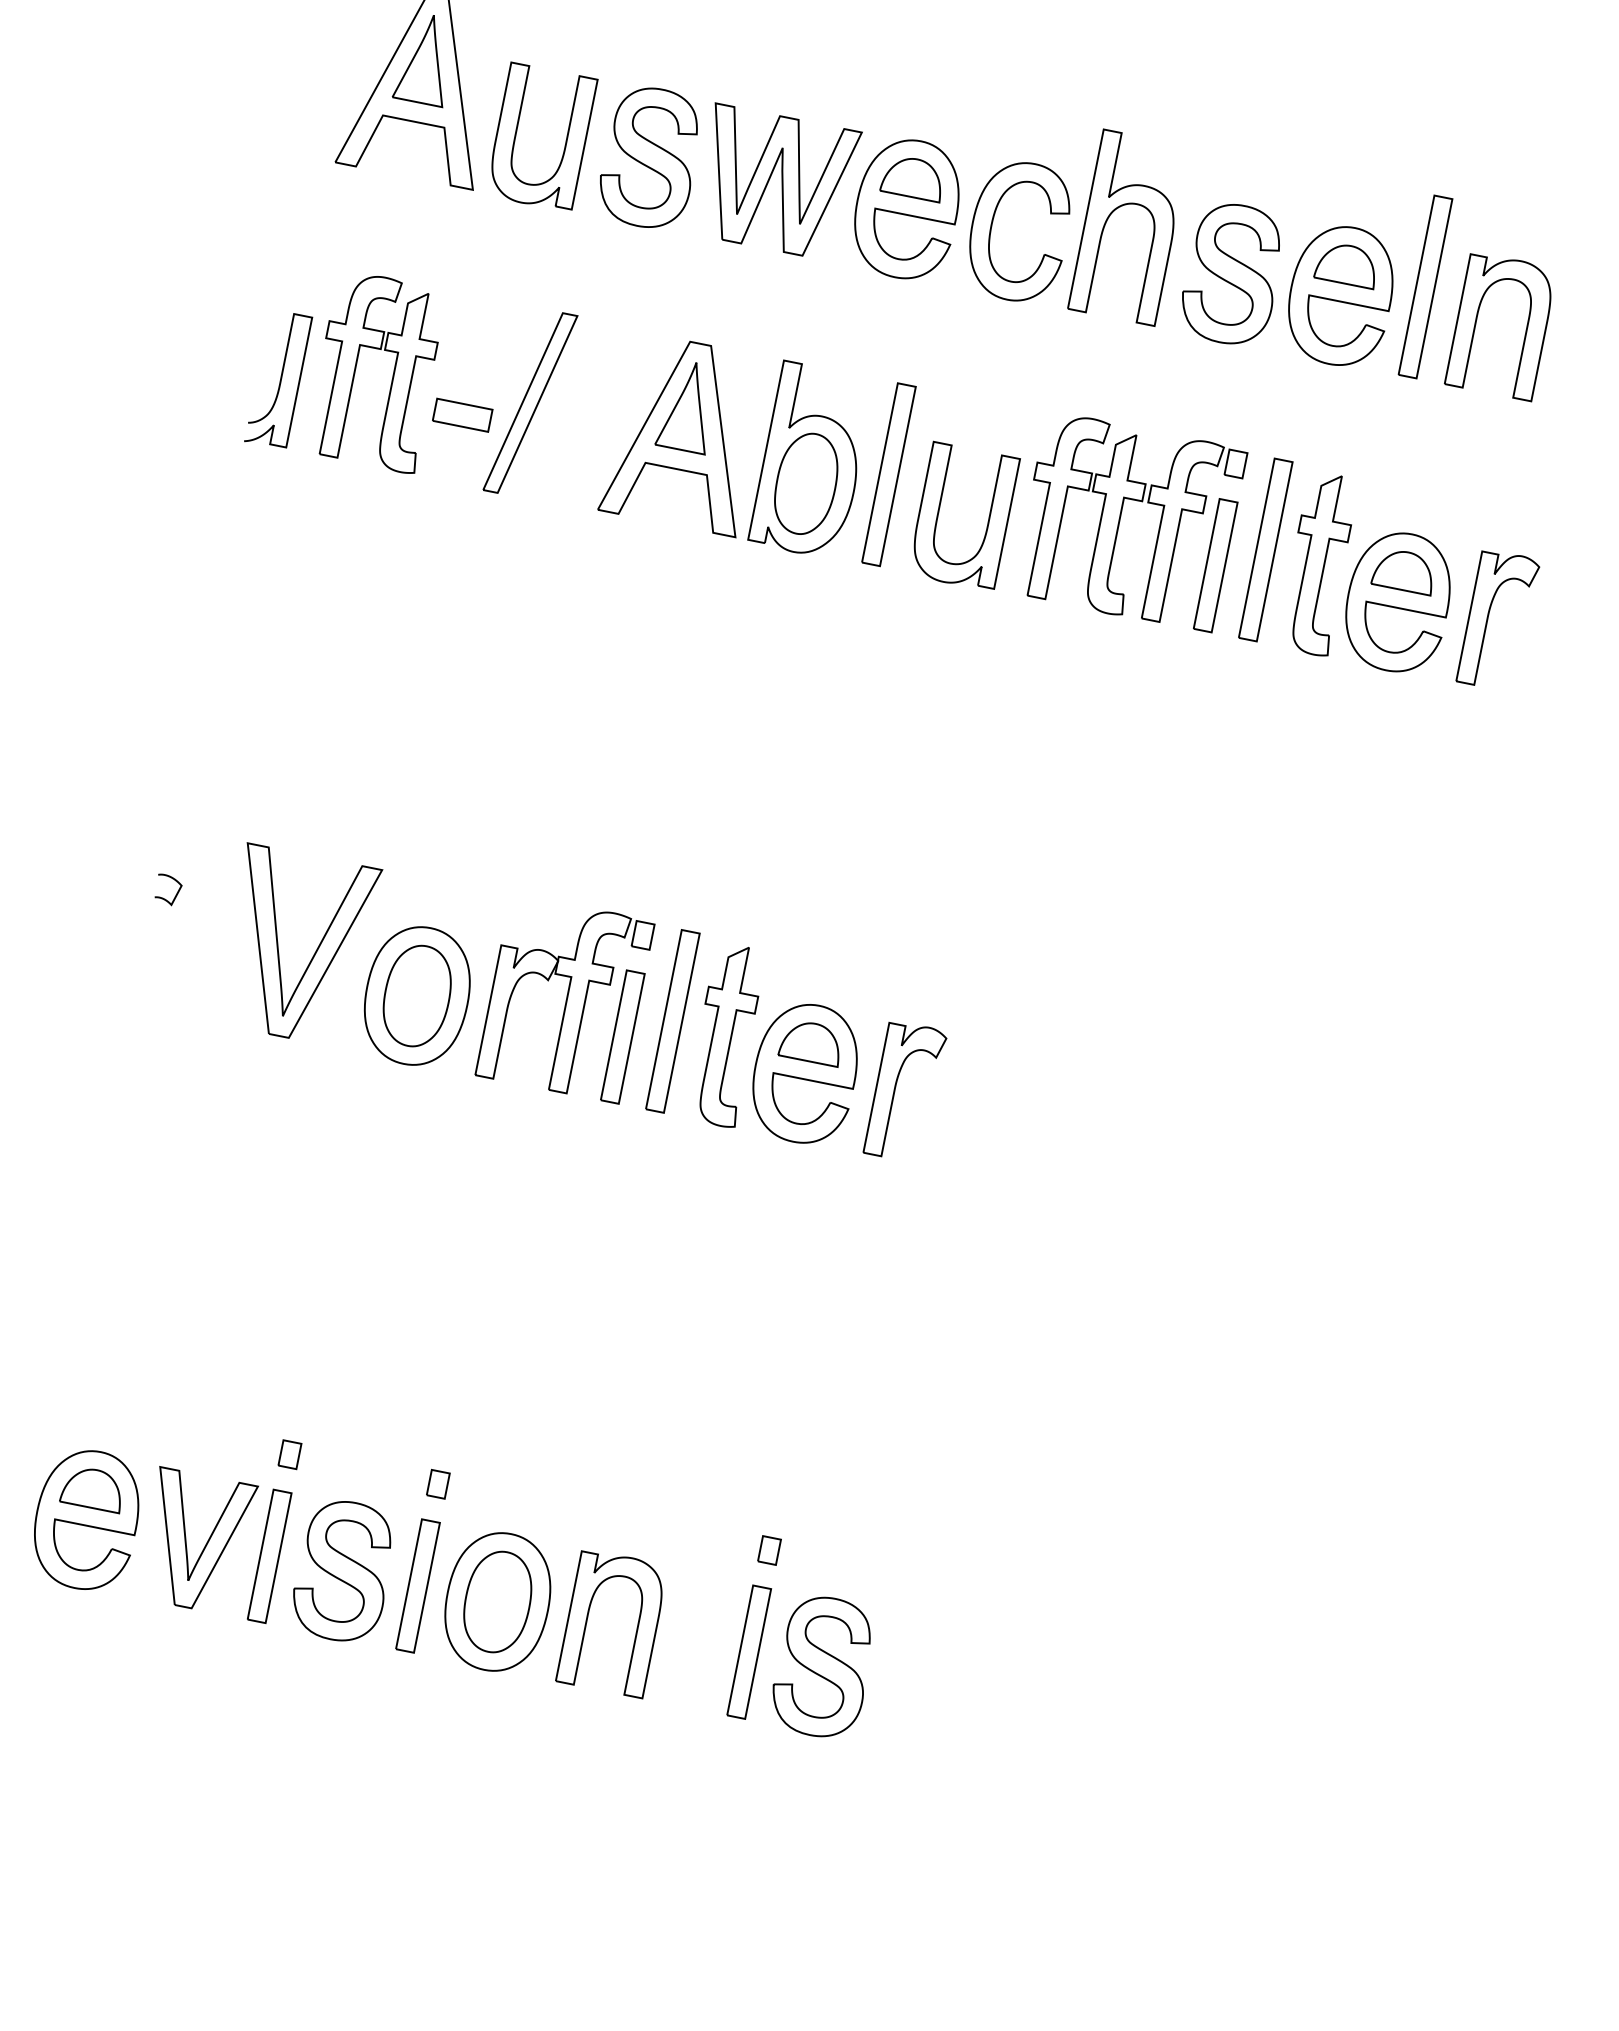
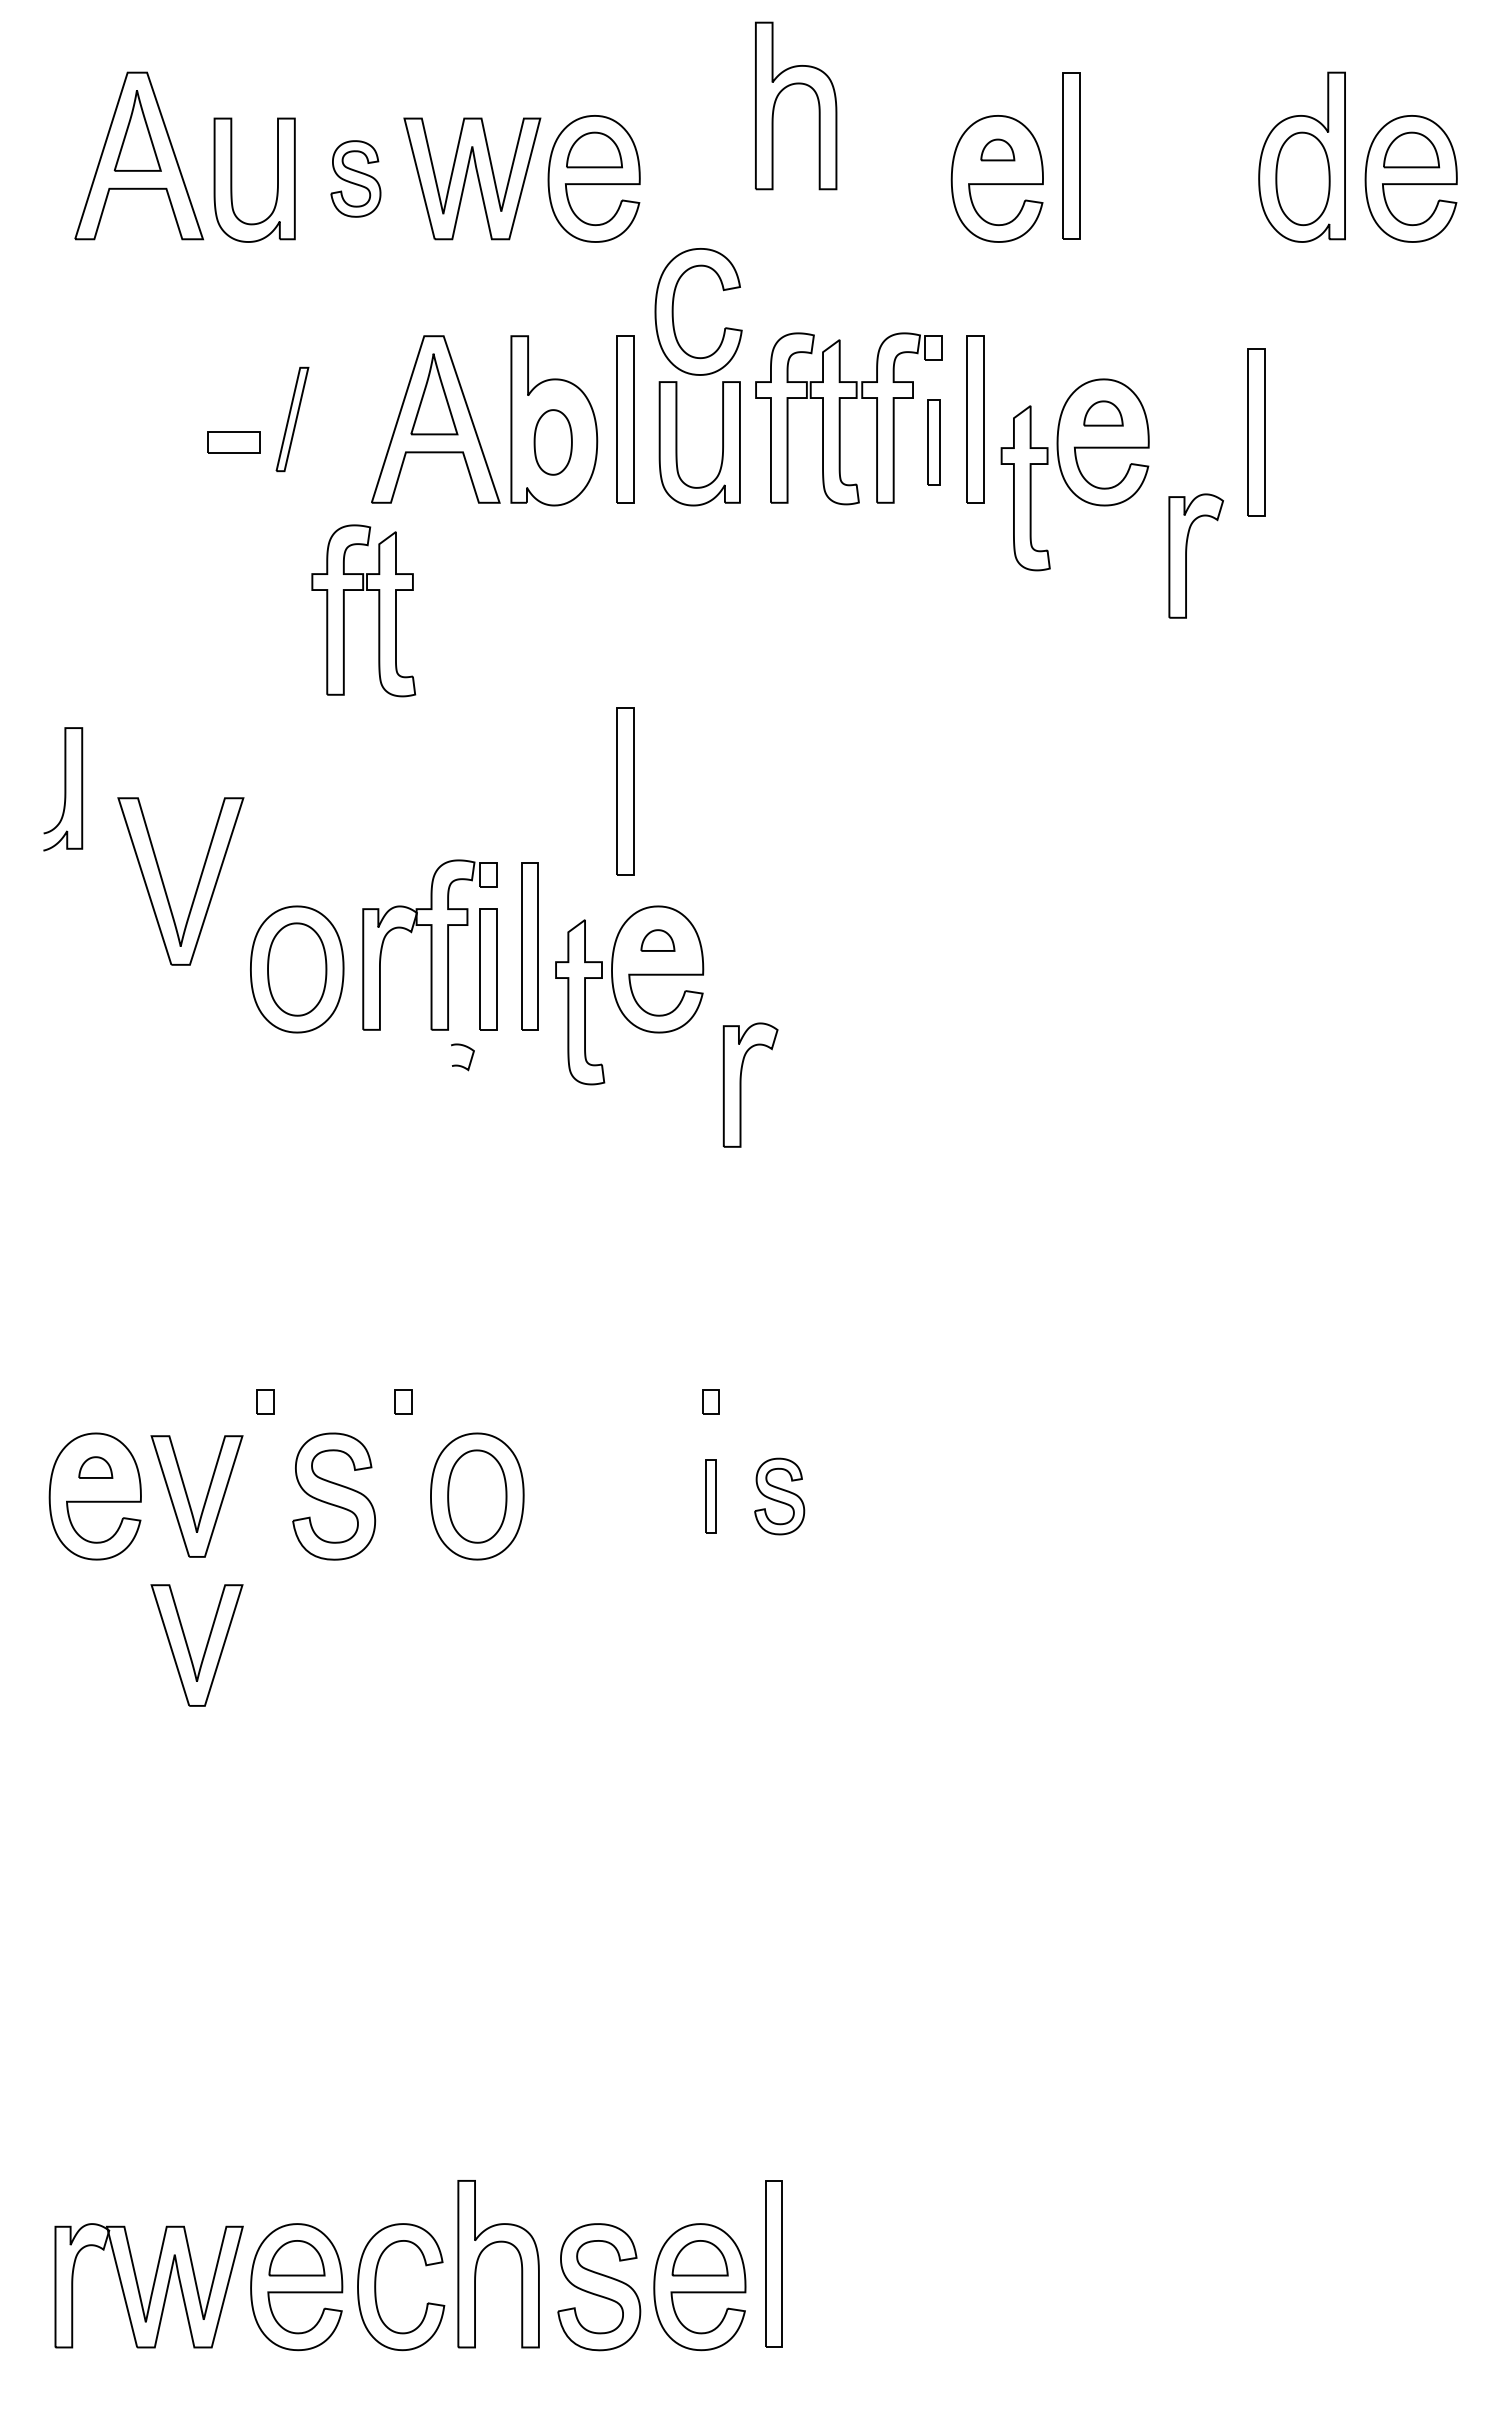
part: (650, 157) -> (355, 178), size x0.6
part: (1117, 209) -> (782, 91), moved
part: (992, 225) -> (673, 311), moved
part: (1347, 264) -> (997, 149), size x0.6
part: (1232, 273) -> (896, 178), removed
part: (1525, 331) -> (1168, 177), removed
part: (392, 374) -> (378, 610), moved
curve: (279, 379) -> (64, 789), moved
part: (530, 403) -> (292, 419), size x0.6
part: (805, 483) -> (552, 442), size x0.7
part: (1318, 563) -> (1025, 488), moved
part: (1215, 565) -> (933, 442), size x0.7
part: (1404, 571) -> (1103, 413), size x0.7
part: (1488, 617) -> (1186, 555), moved
part: (1565, 624) -> (1256, 432), added
part: (808, 875) -> (625, 791), added
curve: (166, 898) -> (462, 1065), moved
part: (279, 949) -> (165, 887), moved
part: (726, 1035) -> (580, 1002), moved
part: (811, 1042) -> (657, 940), size x0.6
part: (895, 1089) -> (741, 1084), moved
part: (93, 1488) -> (95, 1467), size x0.6
part: (269, 1556) -> (265, 1496), removed
part: (418, 1586) -> (403, 1496), removed
part: (587, 1617) -> (560, 1494), removed
part: (748, 1652) -> (710, 1496), size x0.6
part: (822, 1666) -> (779, 1496), size x0.6
part: (154, 1701) -> (188, 1646), added

